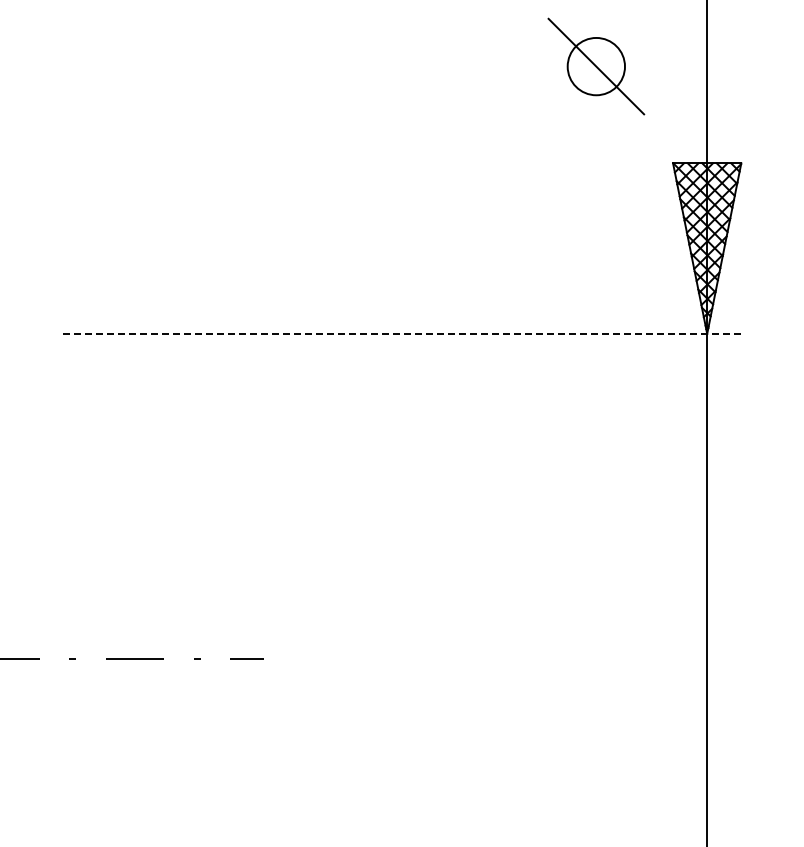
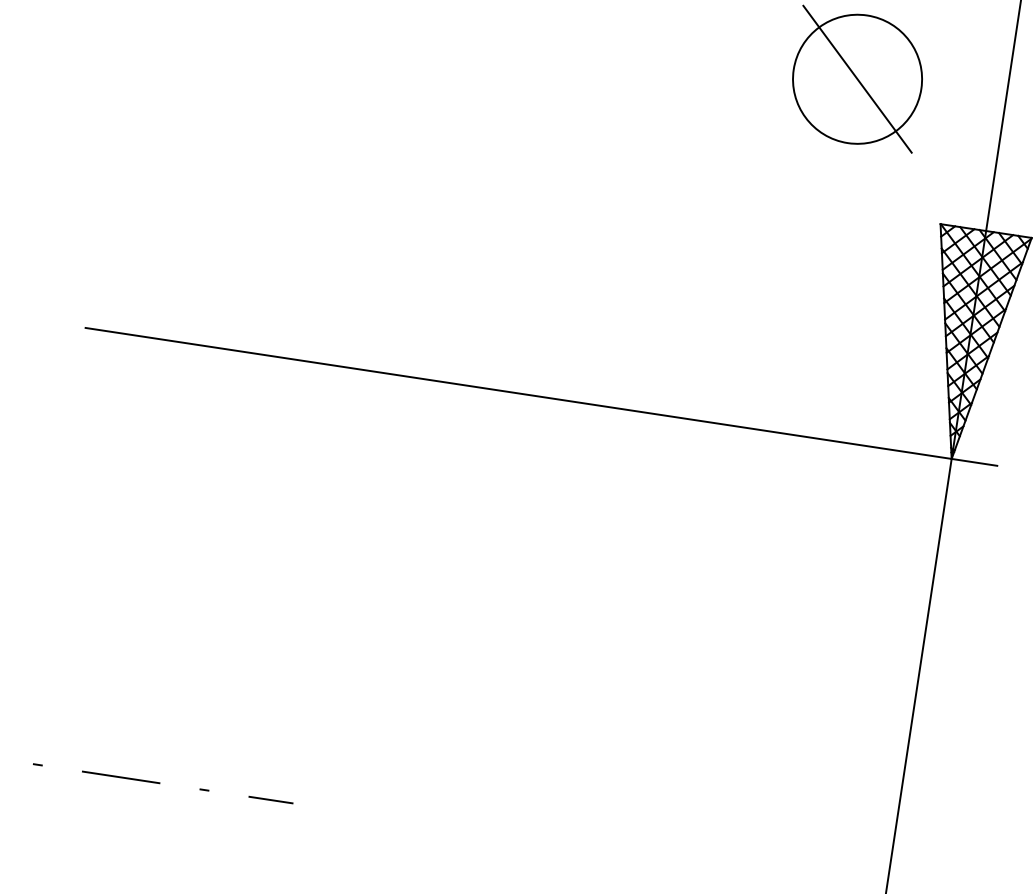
circle: (596, 66) -> (857, 79), size x1.67
line: (399, 333) -> (540, 396), dashed -> solid

